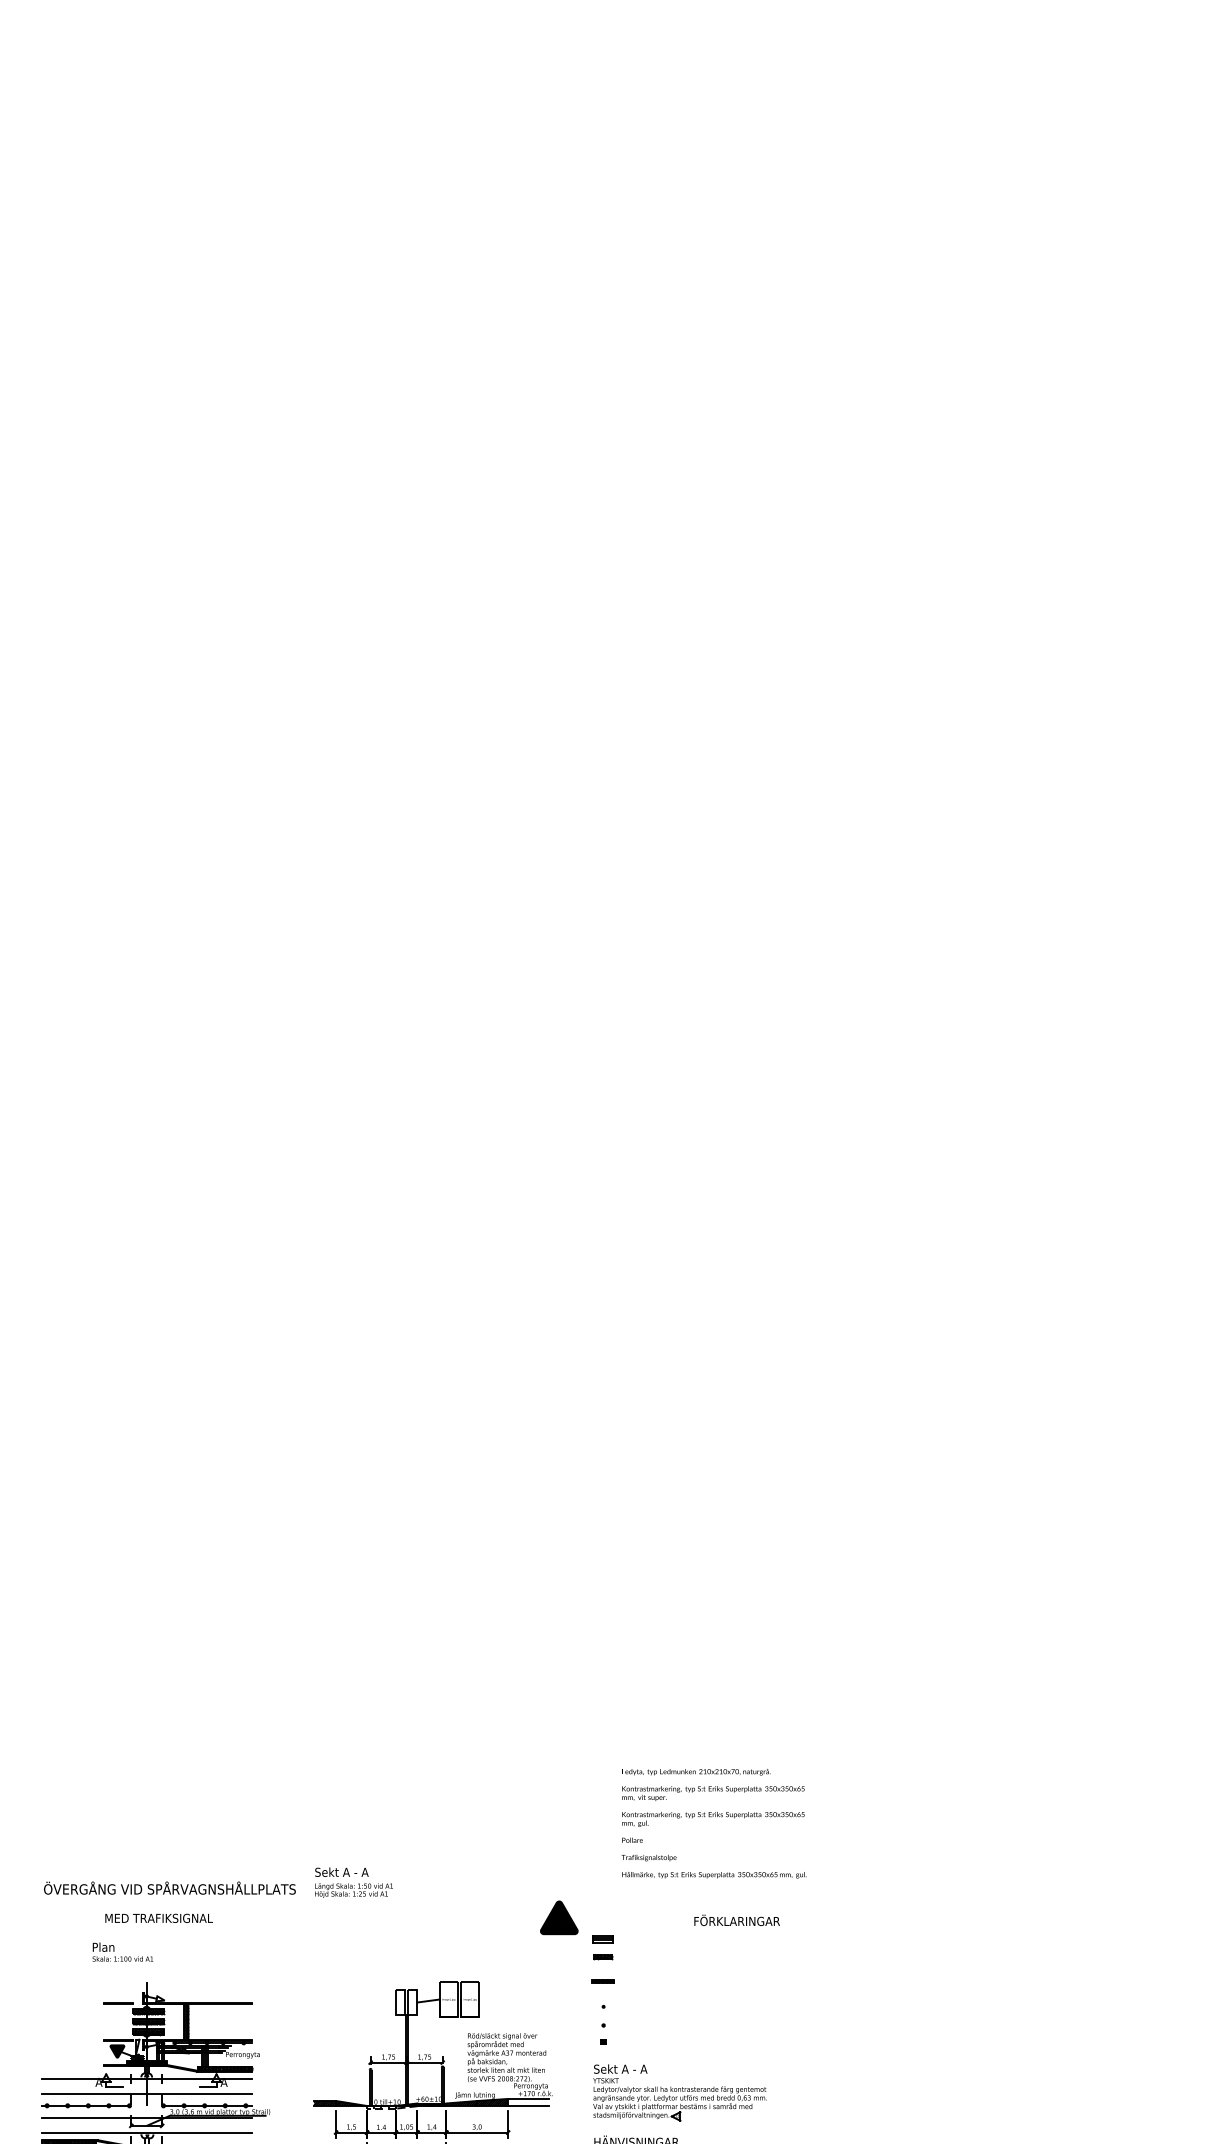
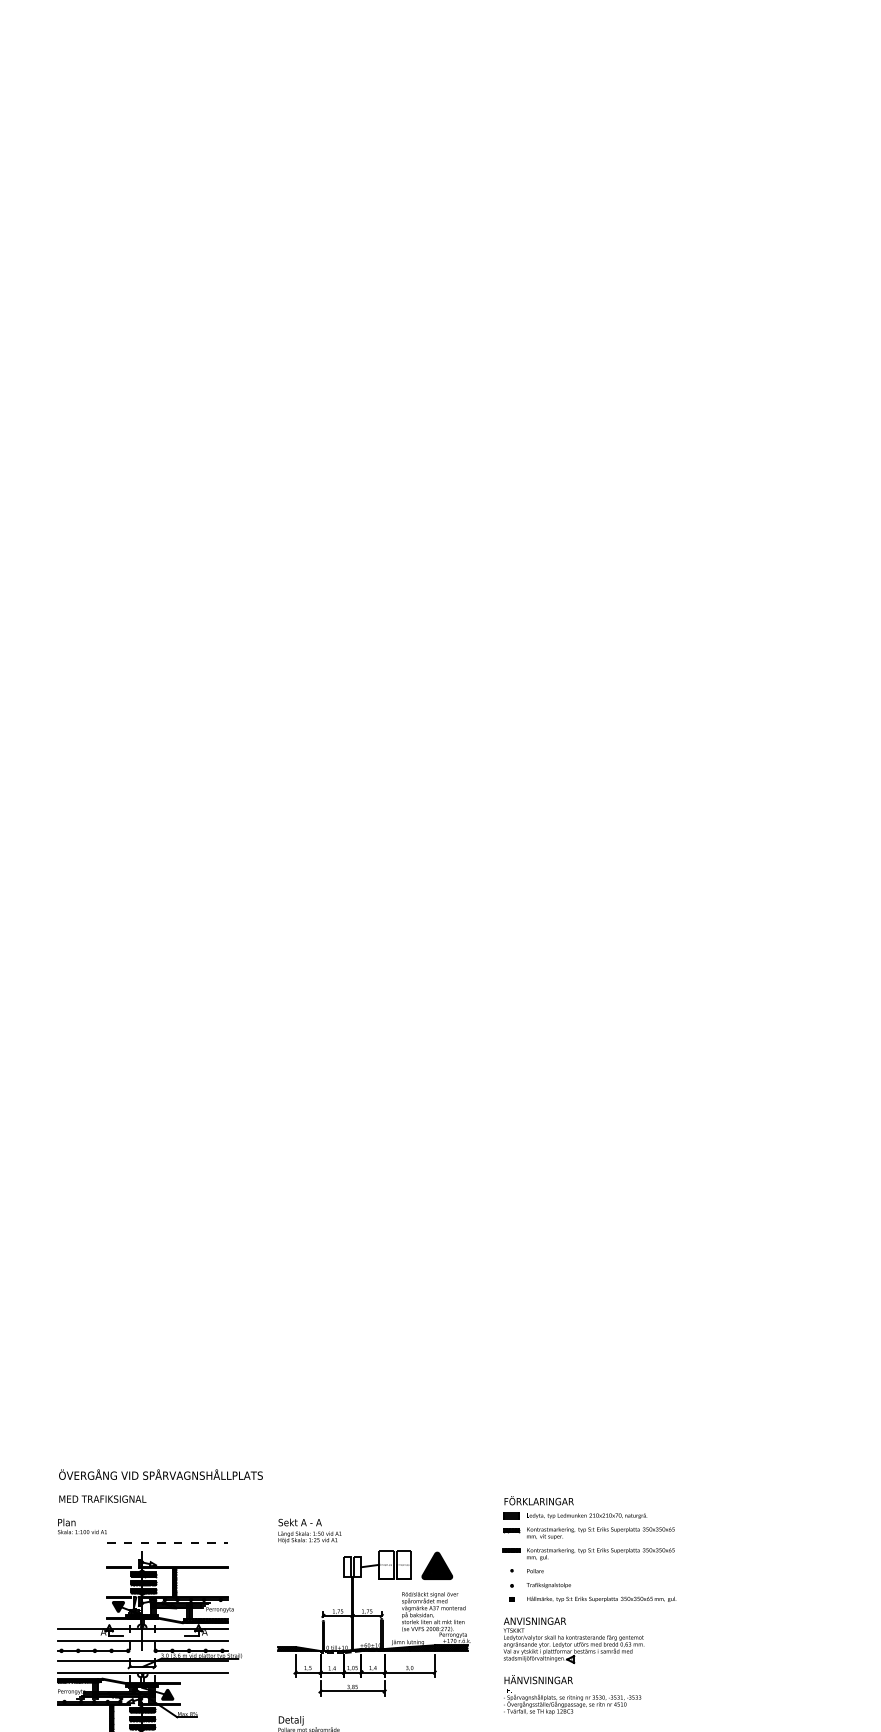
text: (713, 1823) -> (600, 1557), moved
text: (353, 1882) -> (309, 1530), moved
text: (158, 1917) -> (102, 1498), moved
part: (559, 1917) -> (437, 1565), moved
text: (736, 1919) -> (538, 1500), moved
text: (122, 1951) -> (82, 1525), moved
line: (175, 1972) -> (165, 1542), added
text: (631, 2068) -> (534, 1620), Sekt A - A -> ANVISNINGAR
hatch: (528, 2101) -> (451, 1647), added

